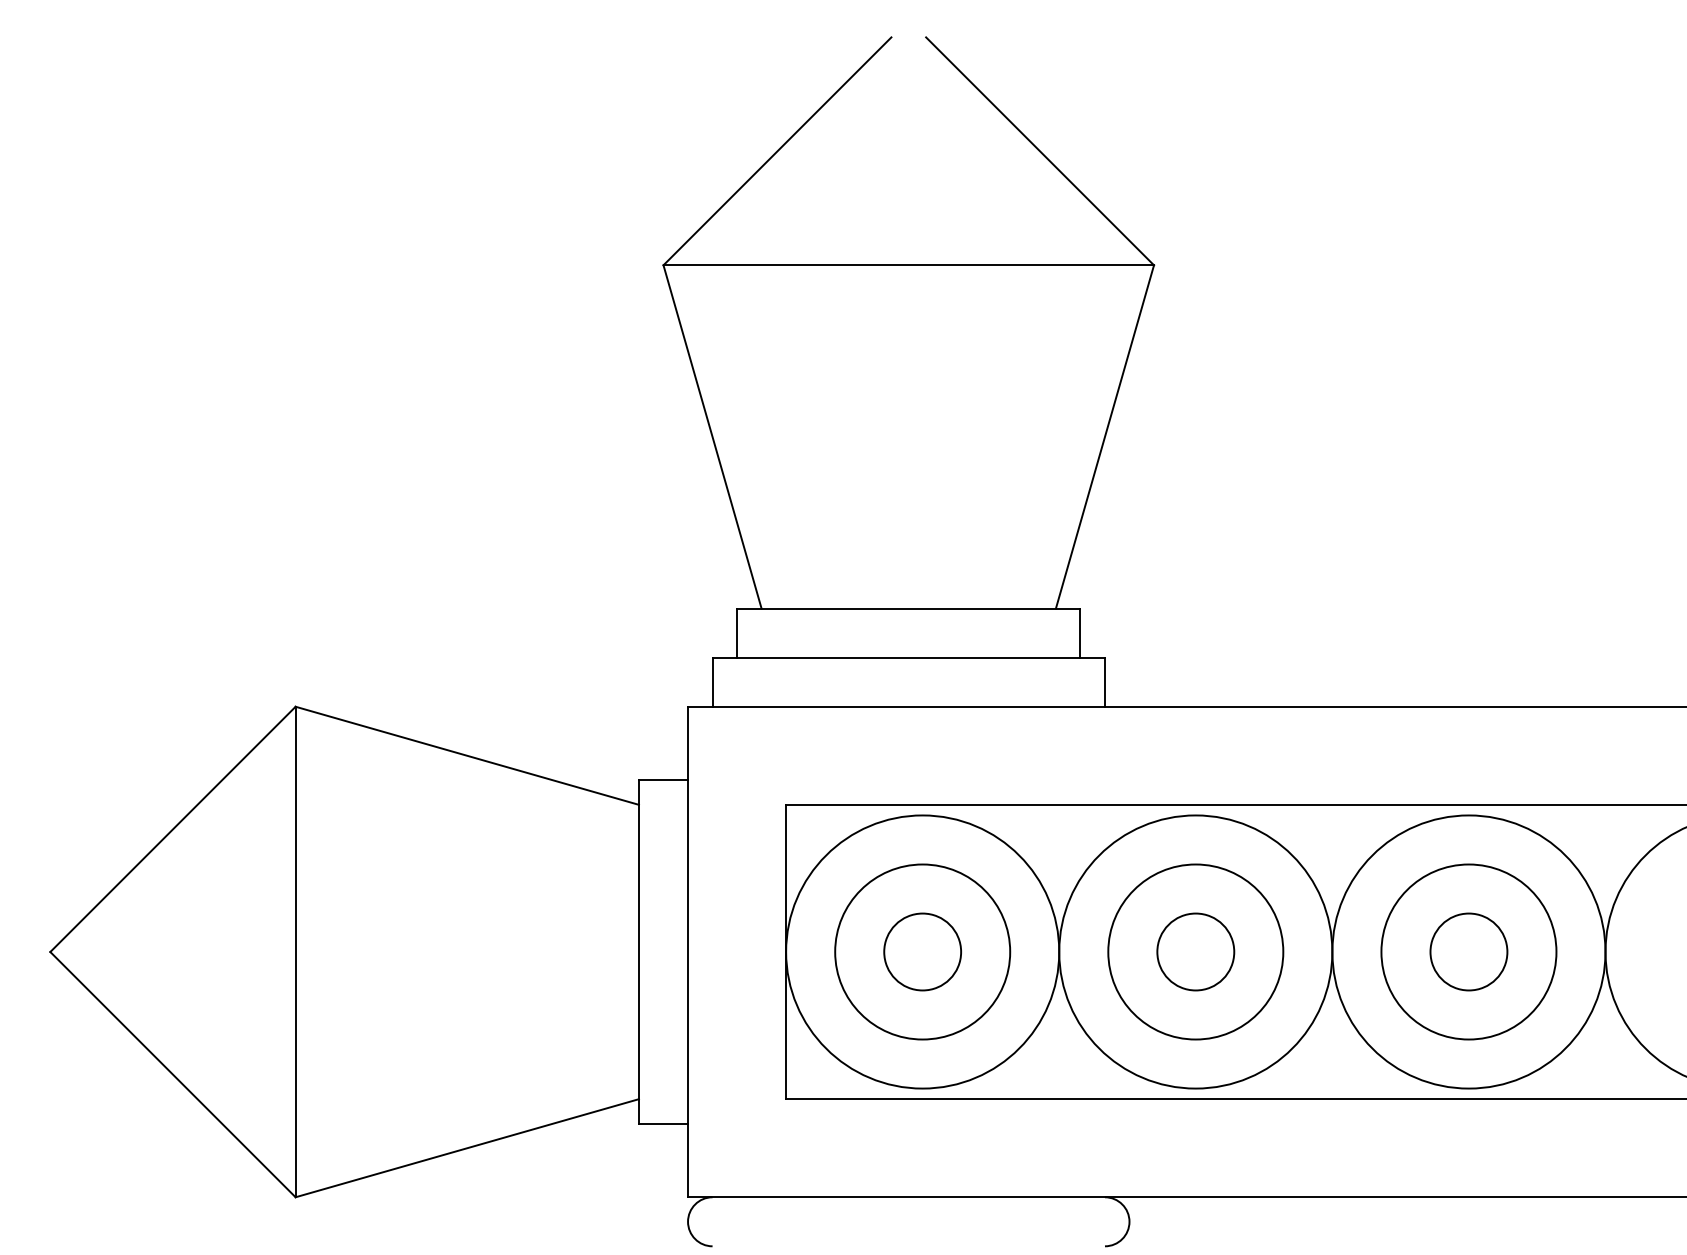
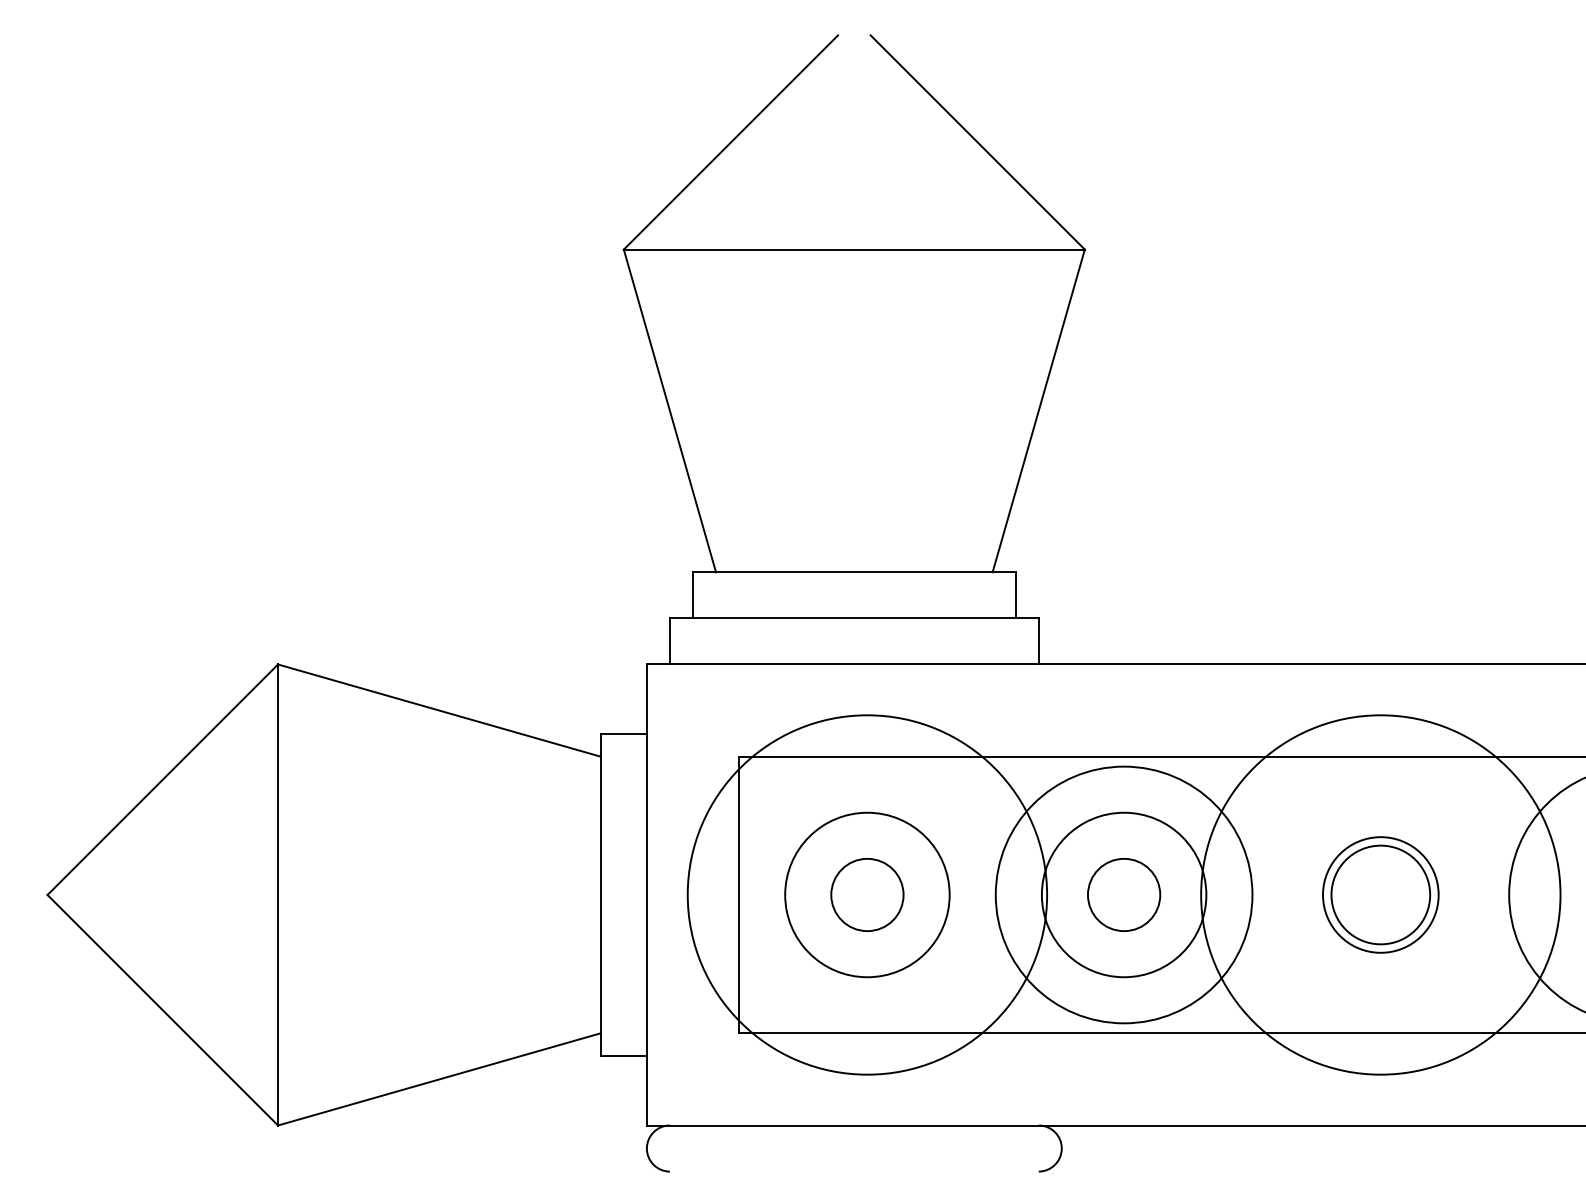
circle: (922, 951) -> (867, 894), size x1.4
circle: (1468, 951) -> (1380, 894), size x0.6
circle: (1468, 951) -> (1380, 894), size x1.4
circle: (1468, 951) -> (1380, 894), size x1.6

